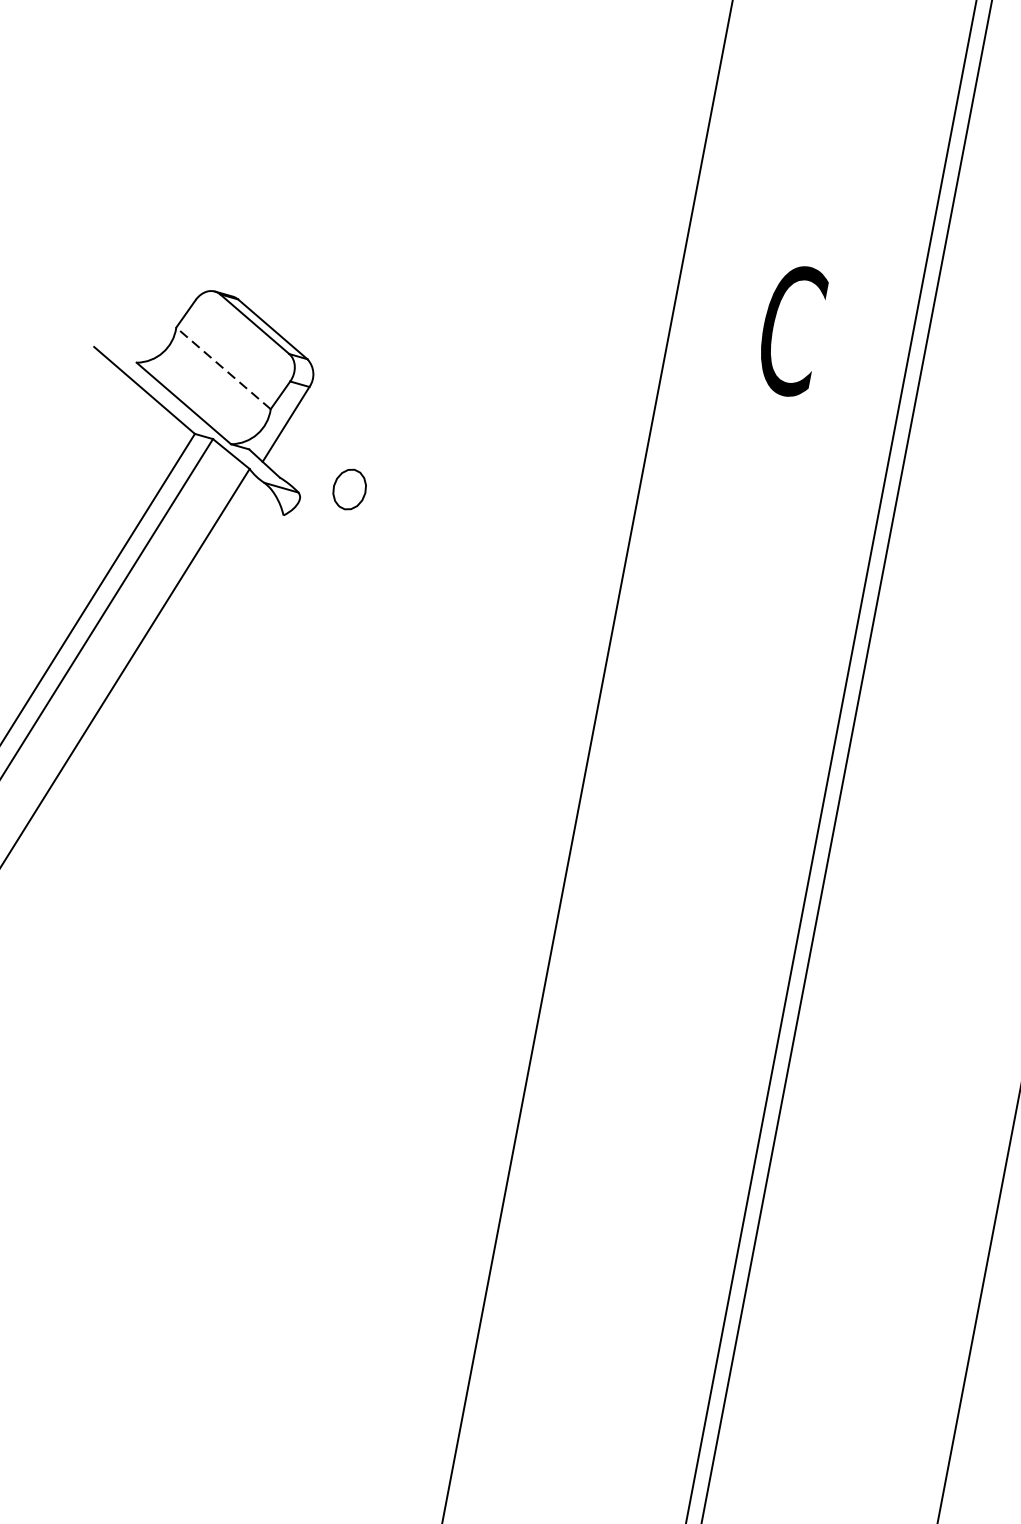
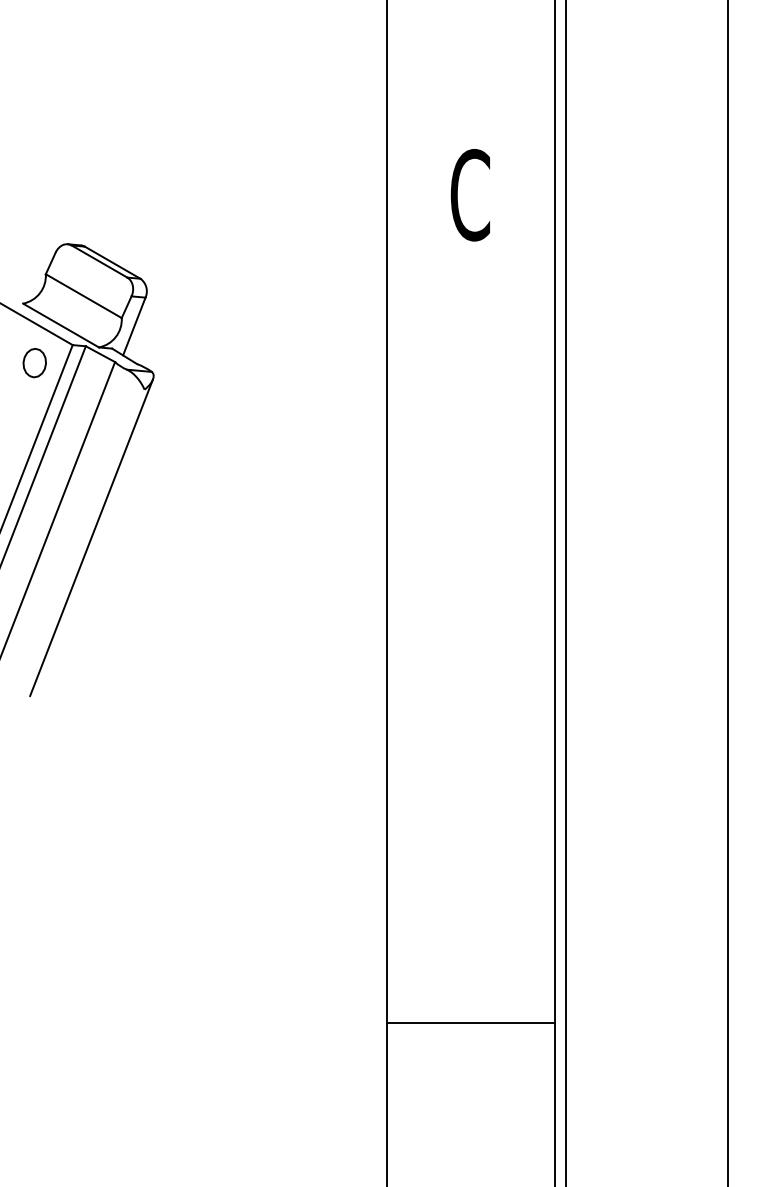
line: (222, 368) -> (83, 296), dashed -> solid
part: (349, 490) -> (34, 363), moved
line: (169, 708) -> (91, 537), added
line: (570, 1487) -> (470, 1022), added

